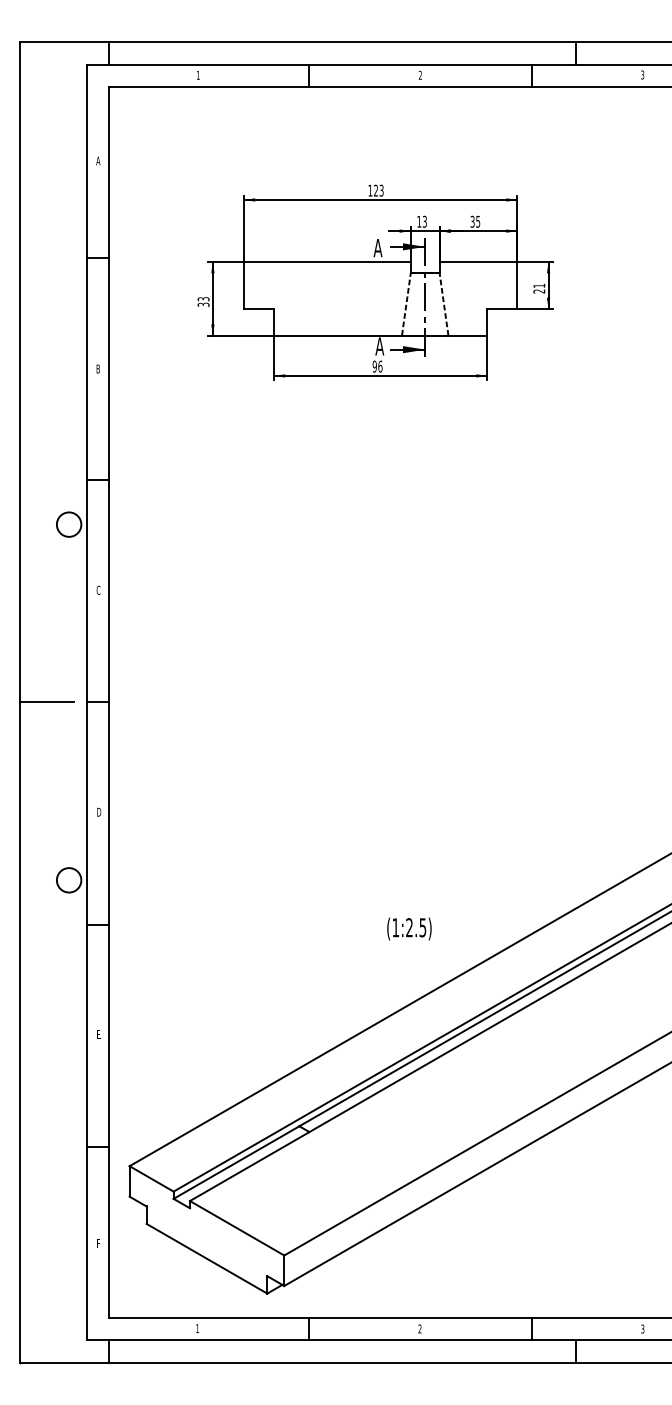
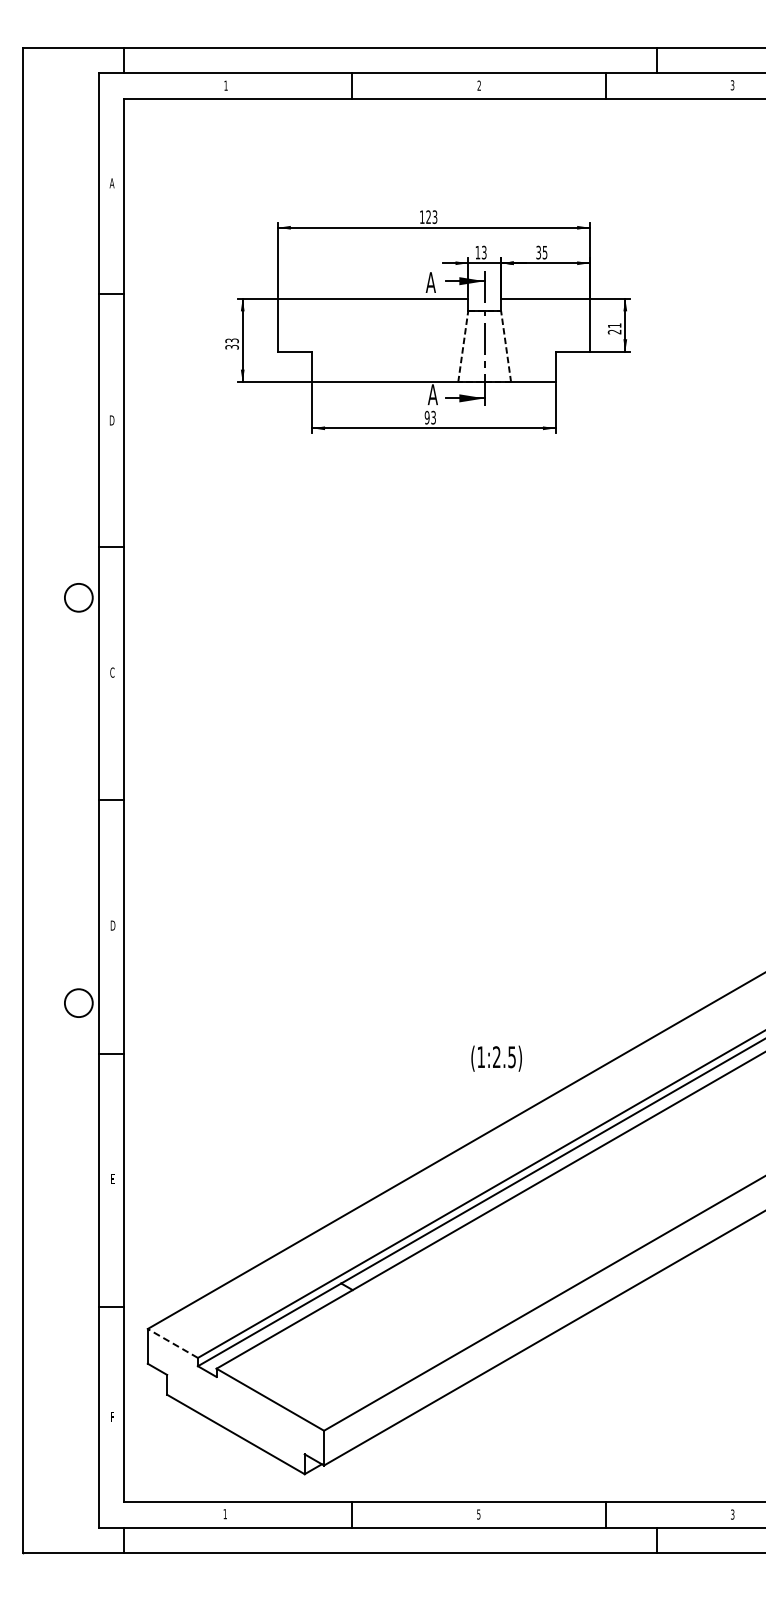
text: (380, 366) -> (433, 417), 96 -> 93
text: (97, 369) -> (111, 420), B -> D
line: (46, 702) -> (53, 800), removed
text: (409, 928) -> (496, 1058), moved
line: (151, 1178) -> (172, 1343), solid -> dashed
text: (419, 1328) -> (478, 1514), 2 -> 5

